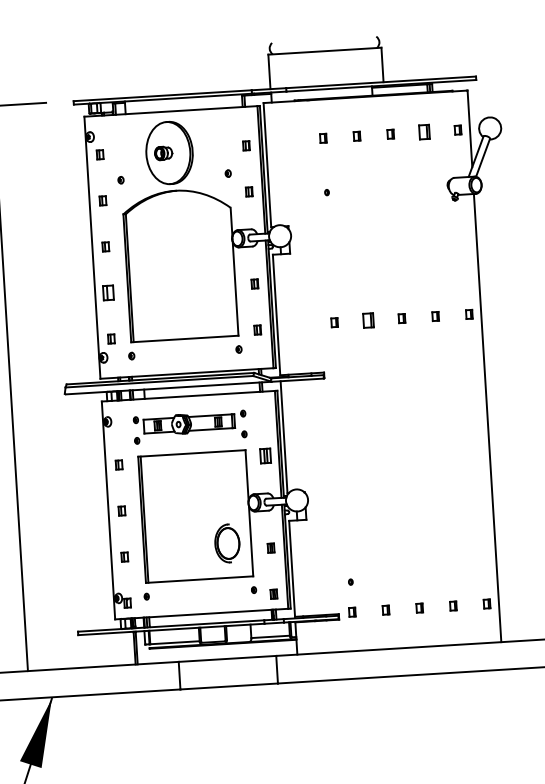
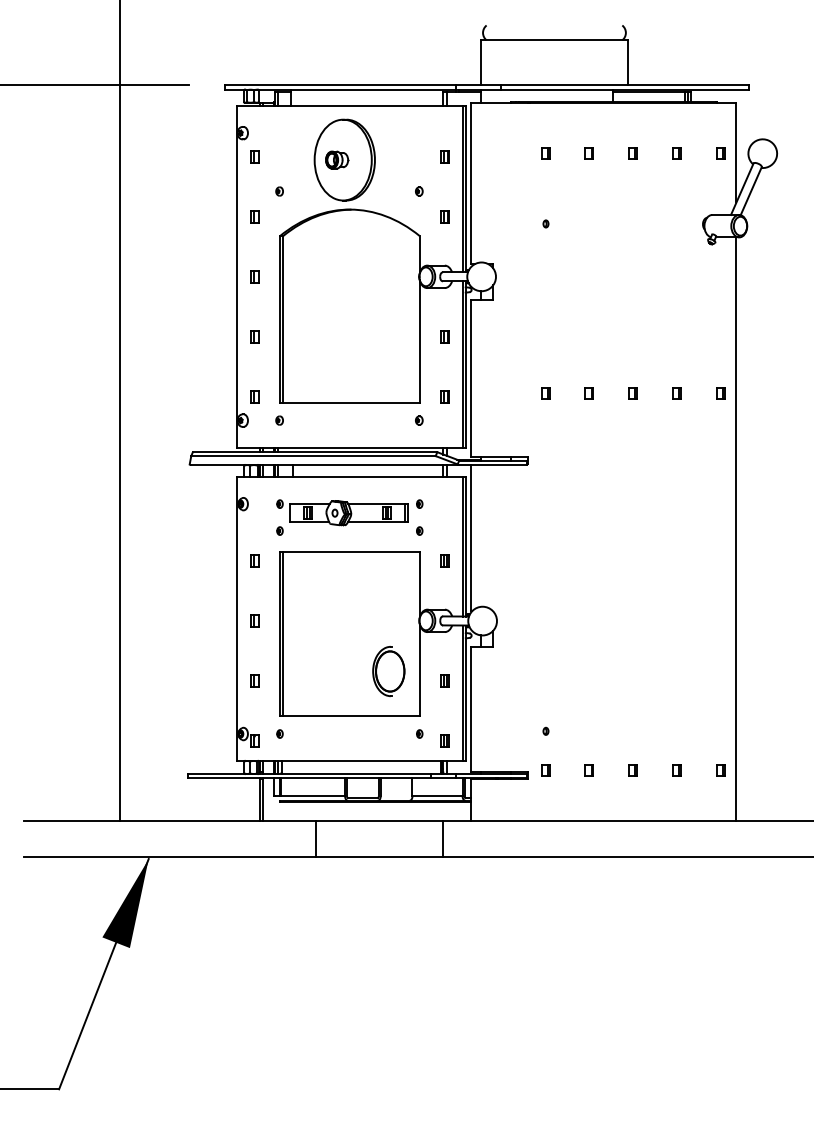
part: (423, 132) -> (676, 153), size x0.62
part: (108, 292) -> (254, 336), size x0.62
part: (367, 320) -> (588, 393), size x0.62
part: (264, 455) -> (444, 560), size x0.62

